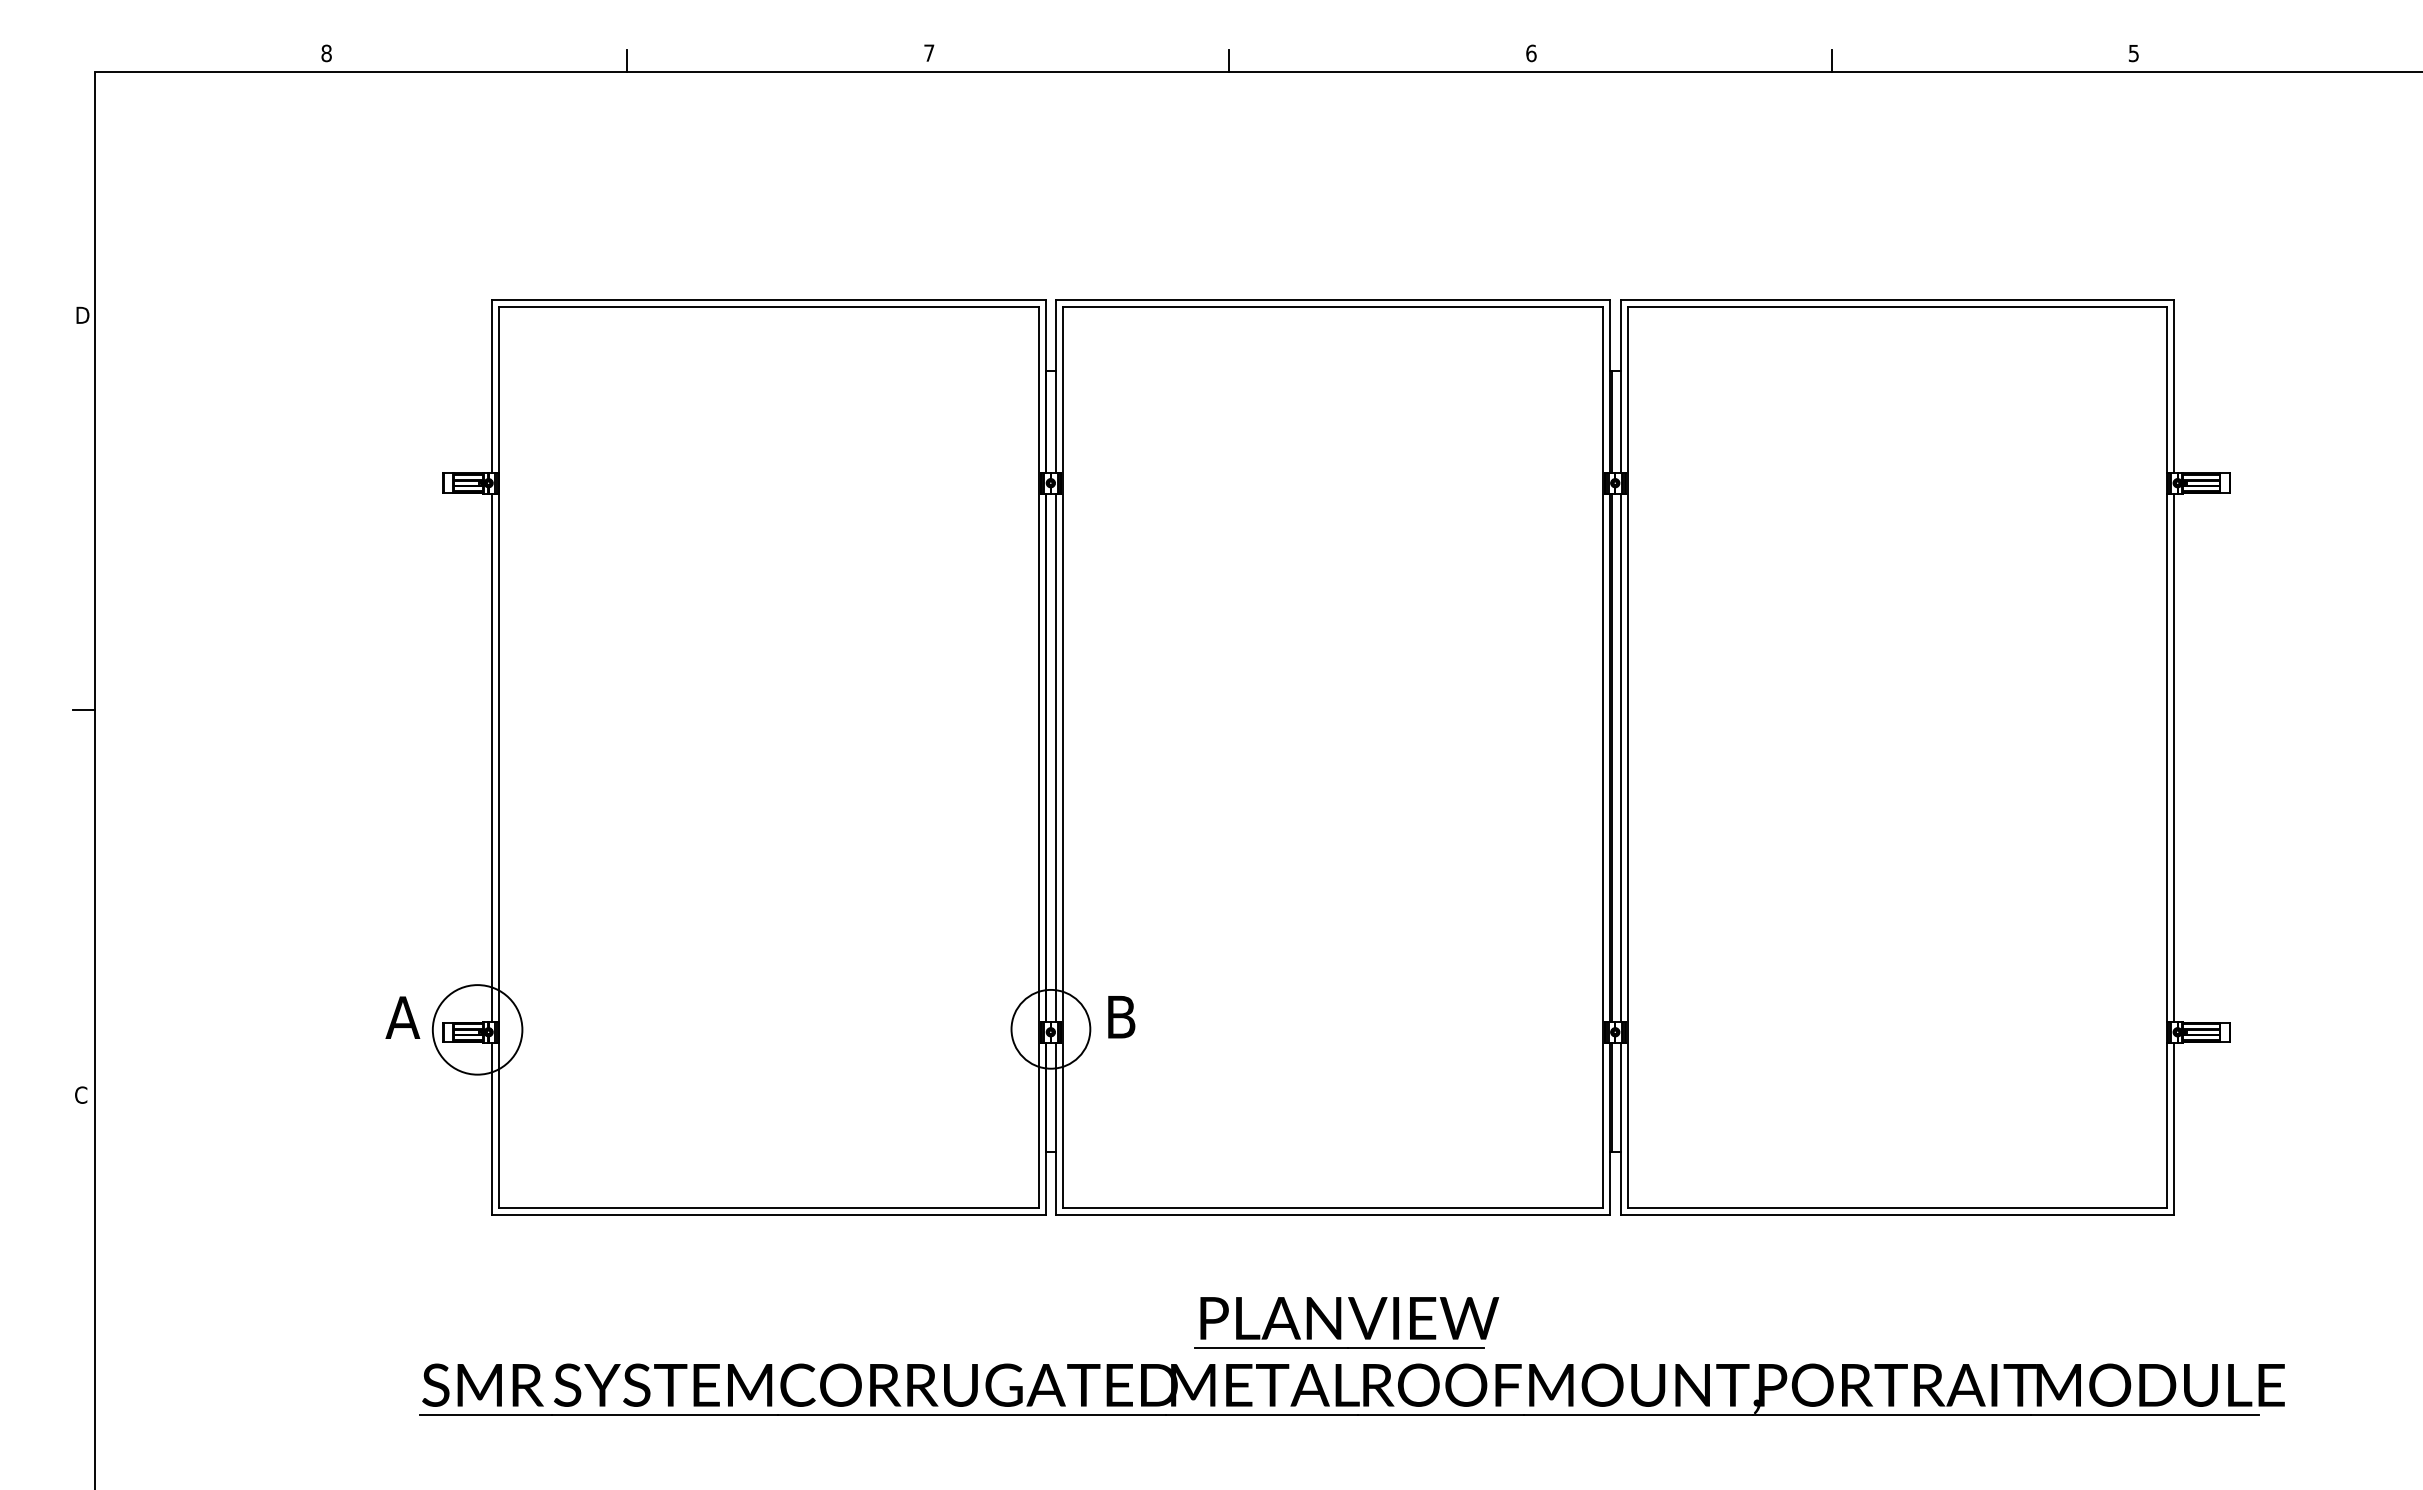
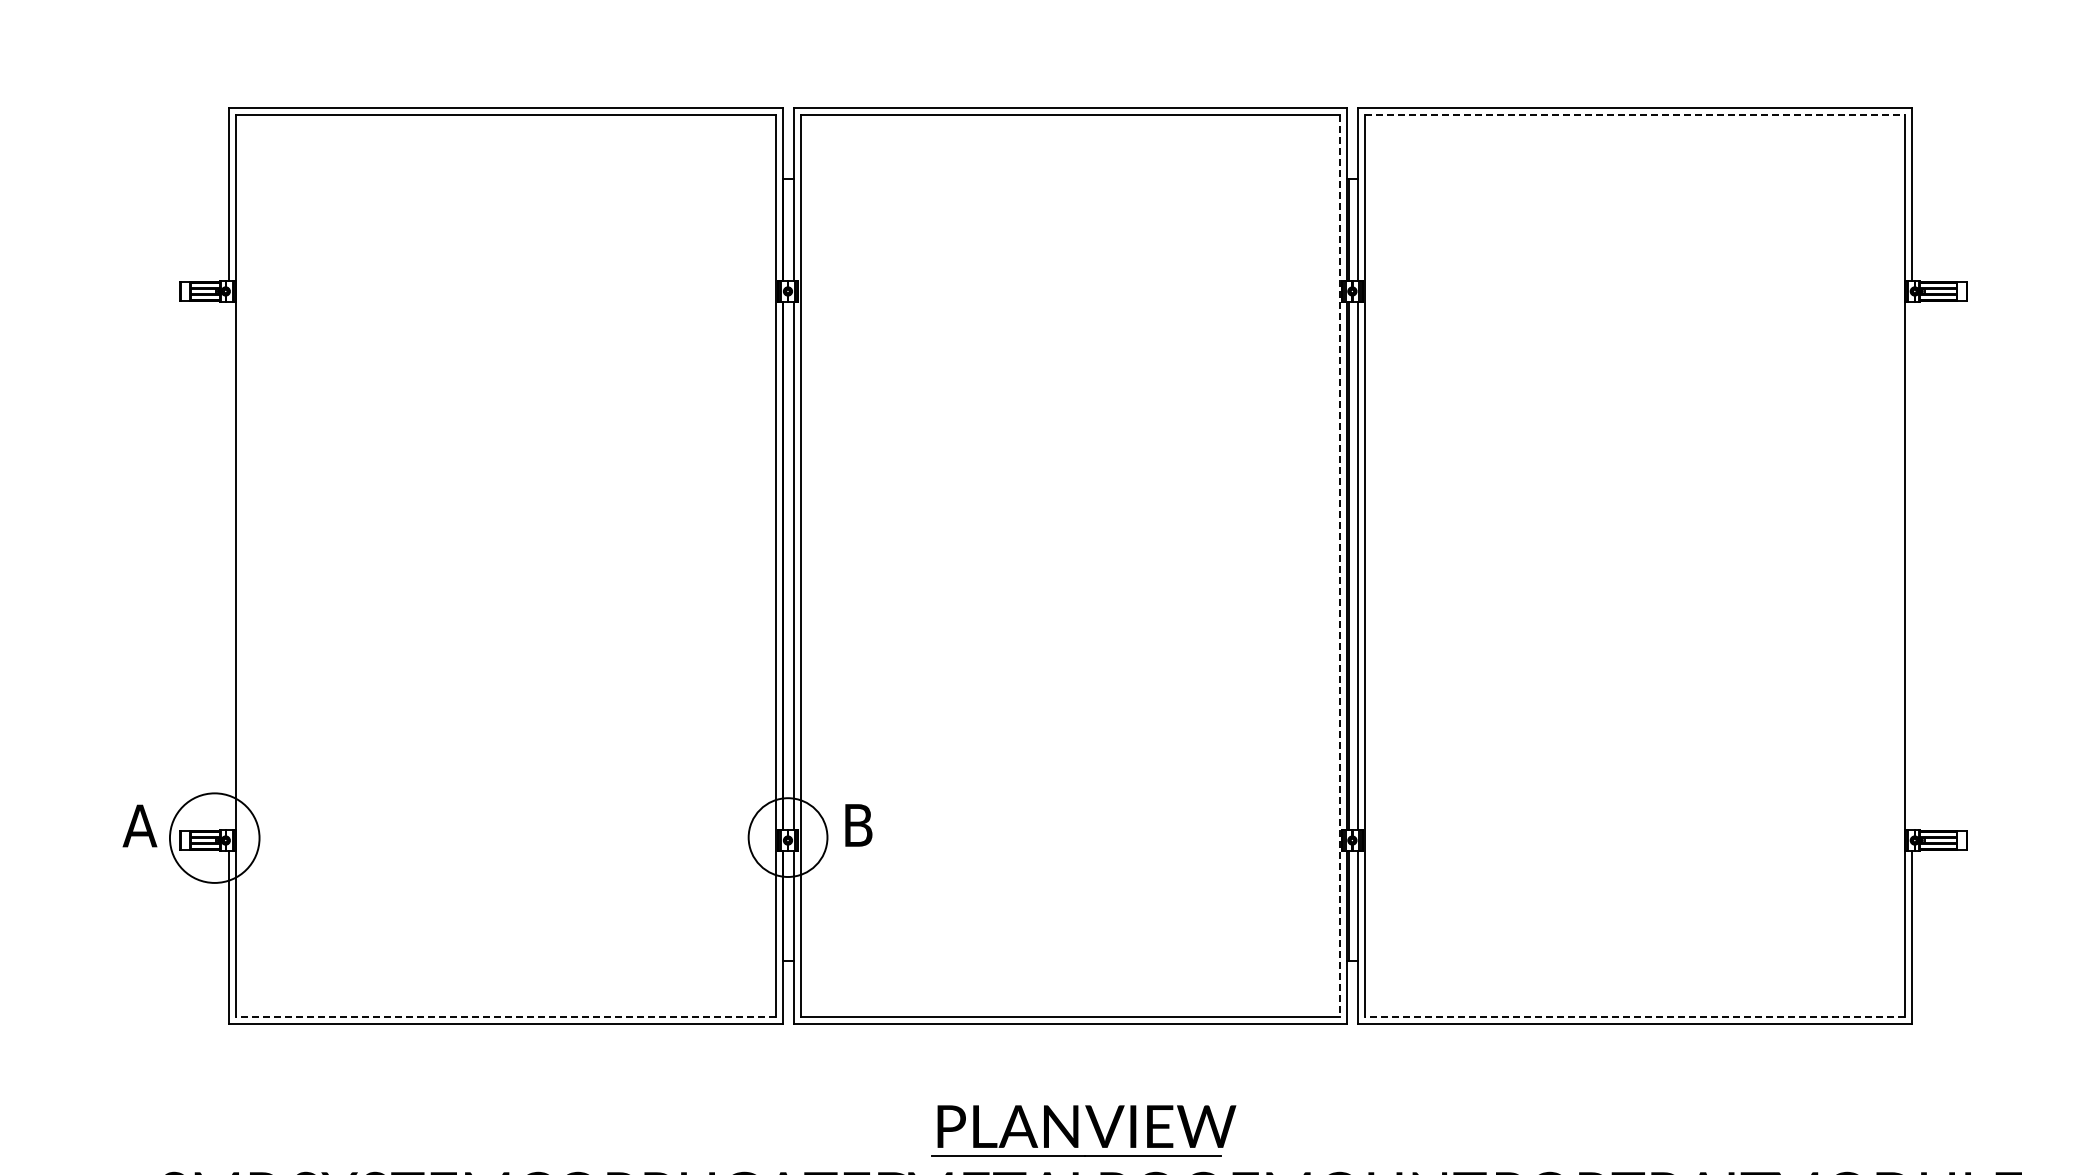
line: (1897, 307) -> (1634, 115), solid -> dashed
line: (491, 757) -> (228, 565), removed
line: (1602, 757) -> (1339, 565), solid -> dashed
line: (2174, 757) -> (1911, 565), removed
line: (768, 1208) -> (505, 1016), solid -> dashed
line: (1897, 1208) -> (1634, 1016), solid -> dashed

